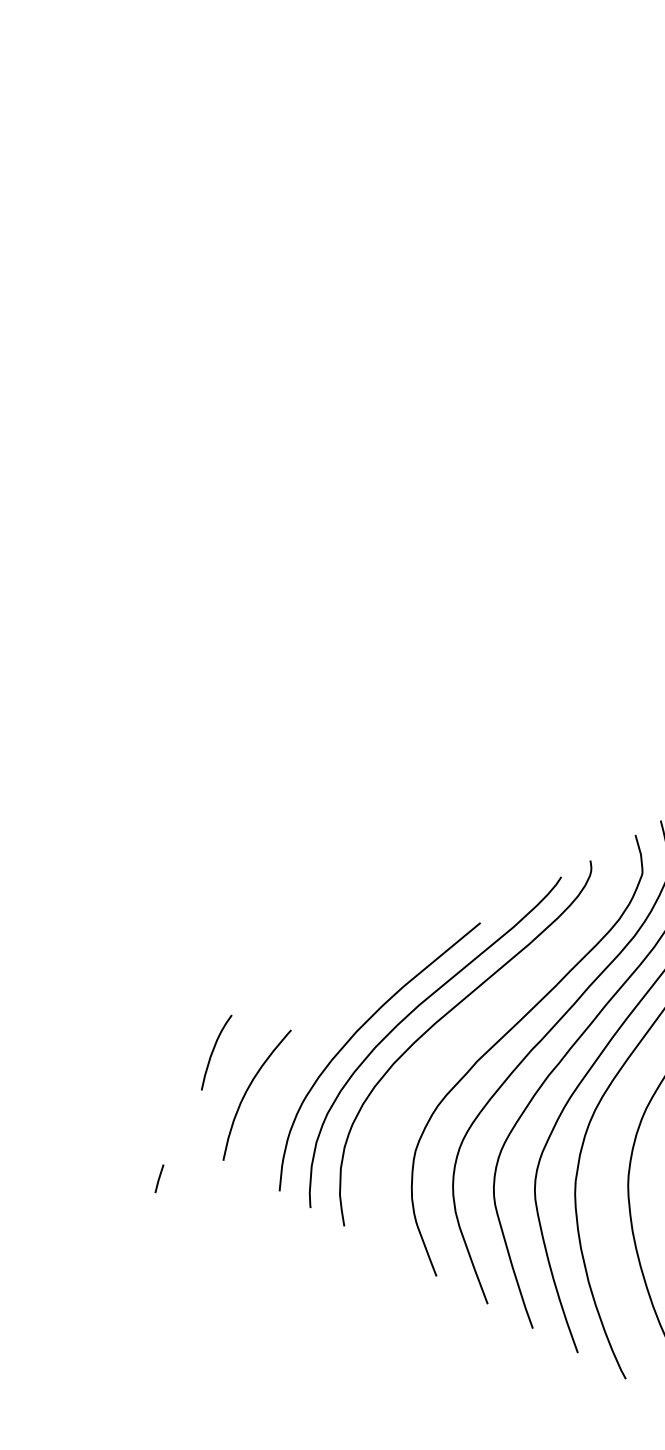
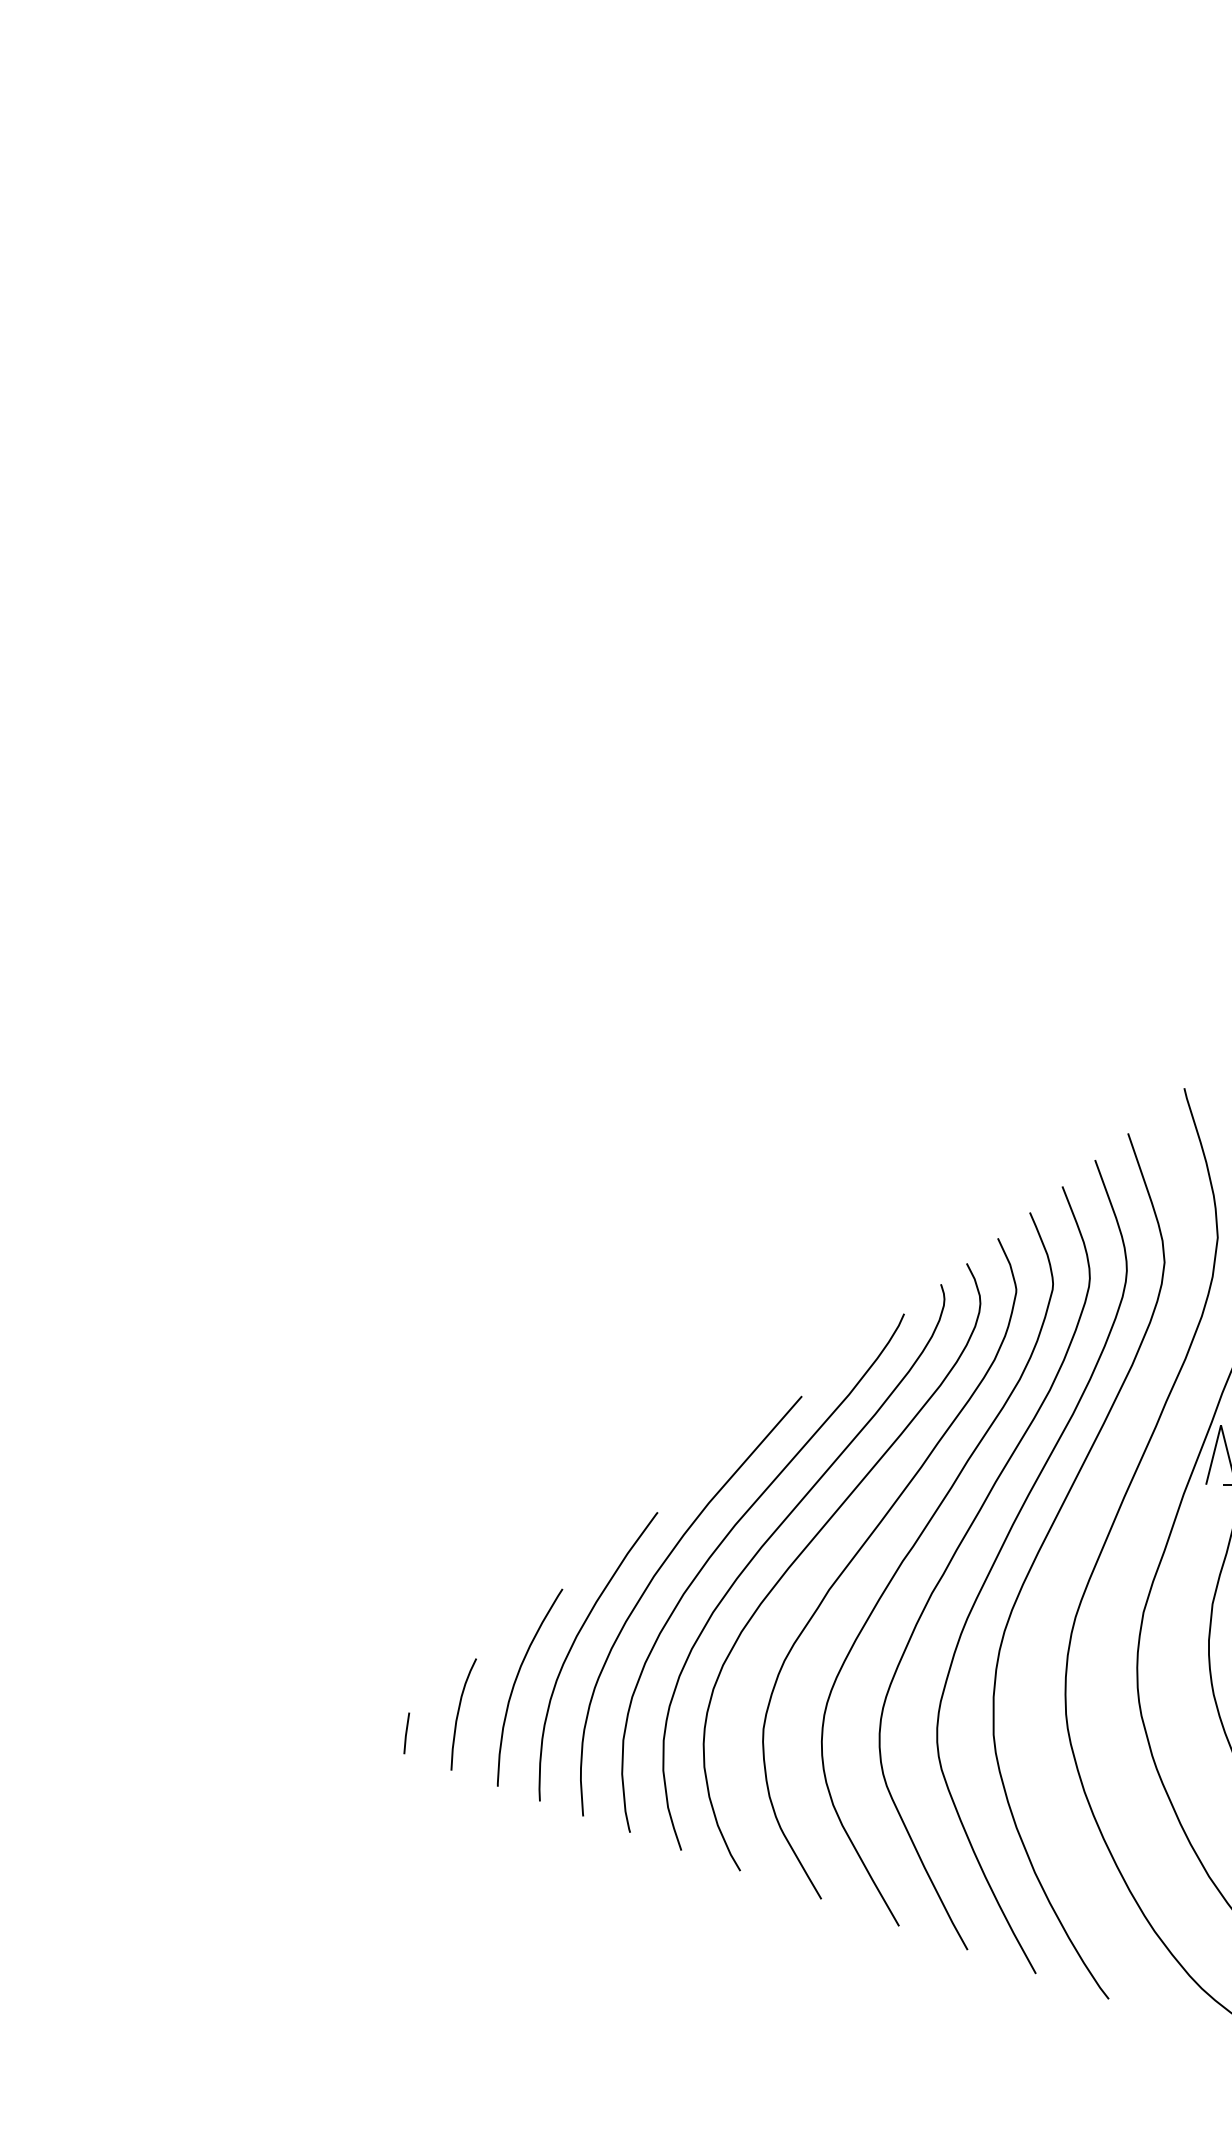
curve: (472, 1024) -> (813, 1540), added
curve: (213, 1050) -> (459, 1712), moved
curve: (293, 1069) -> (574, 1643), added
line: (159, 1178) -> (406, 1733), moved

